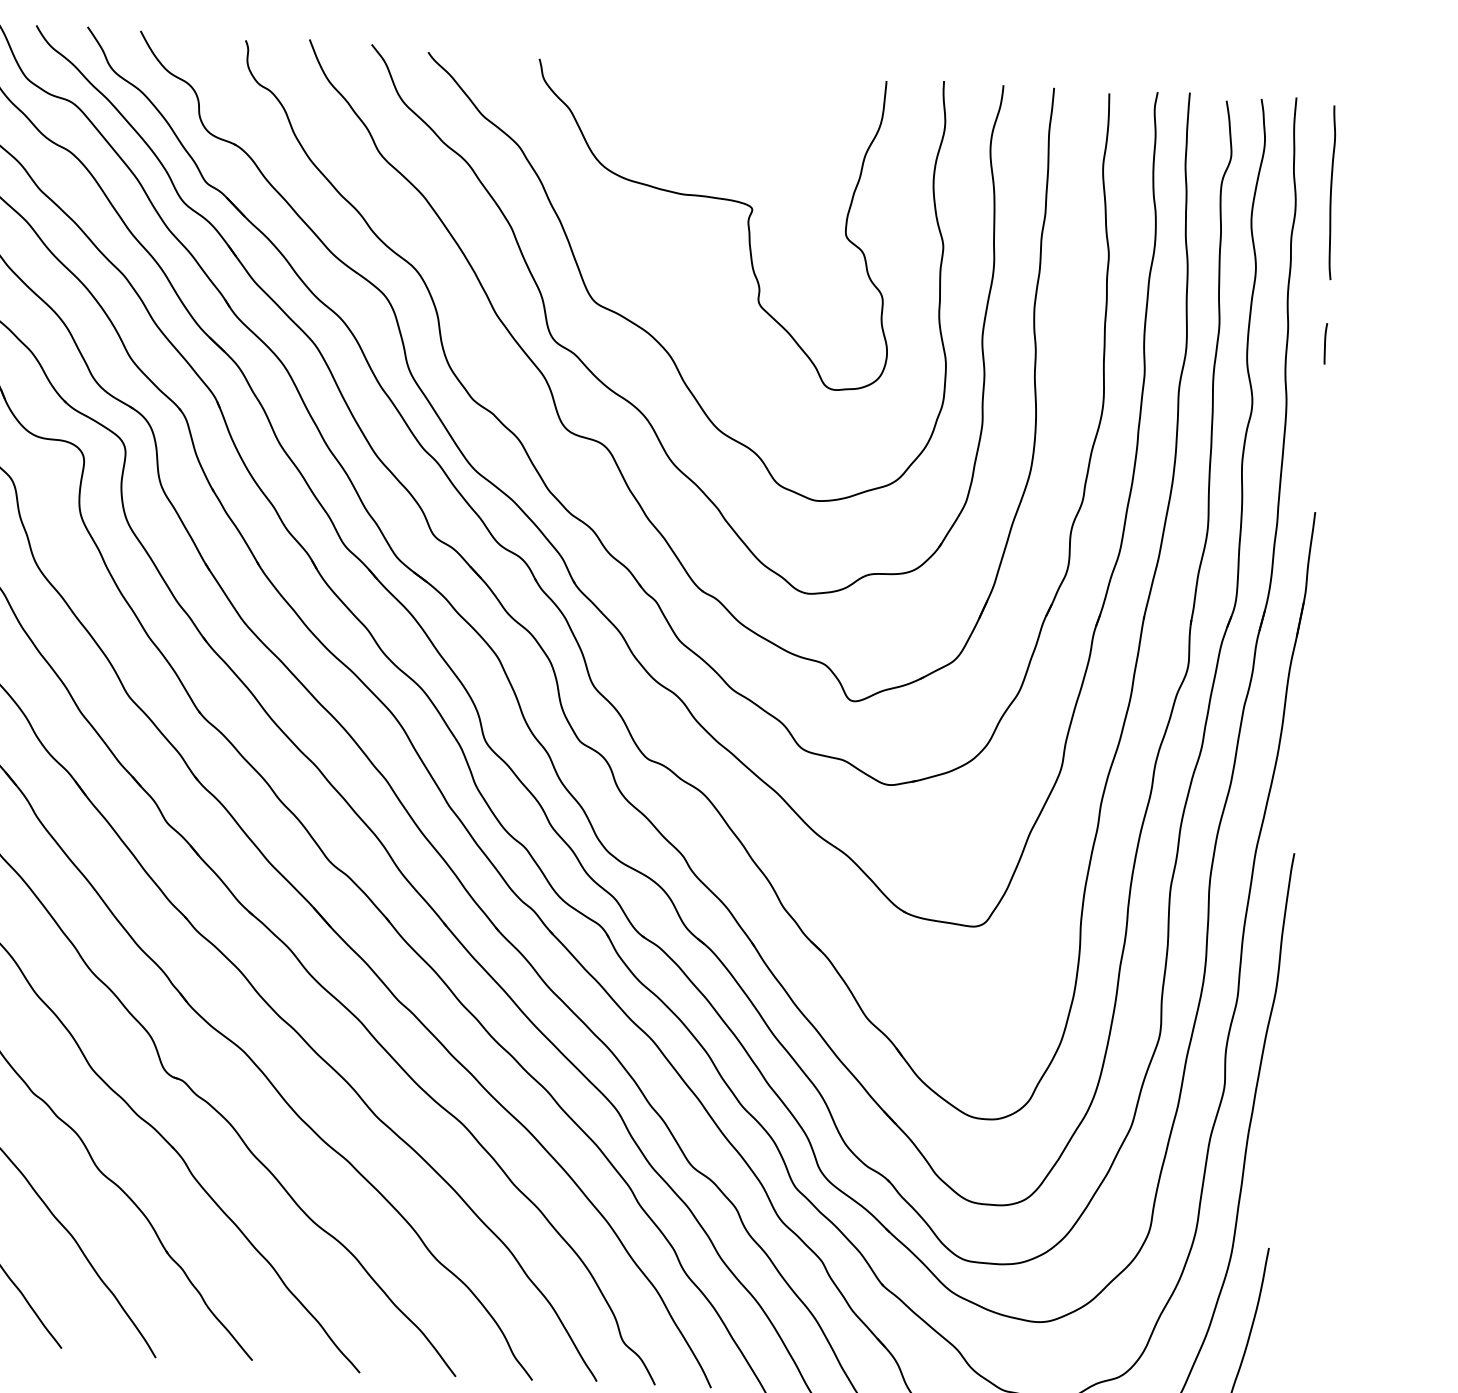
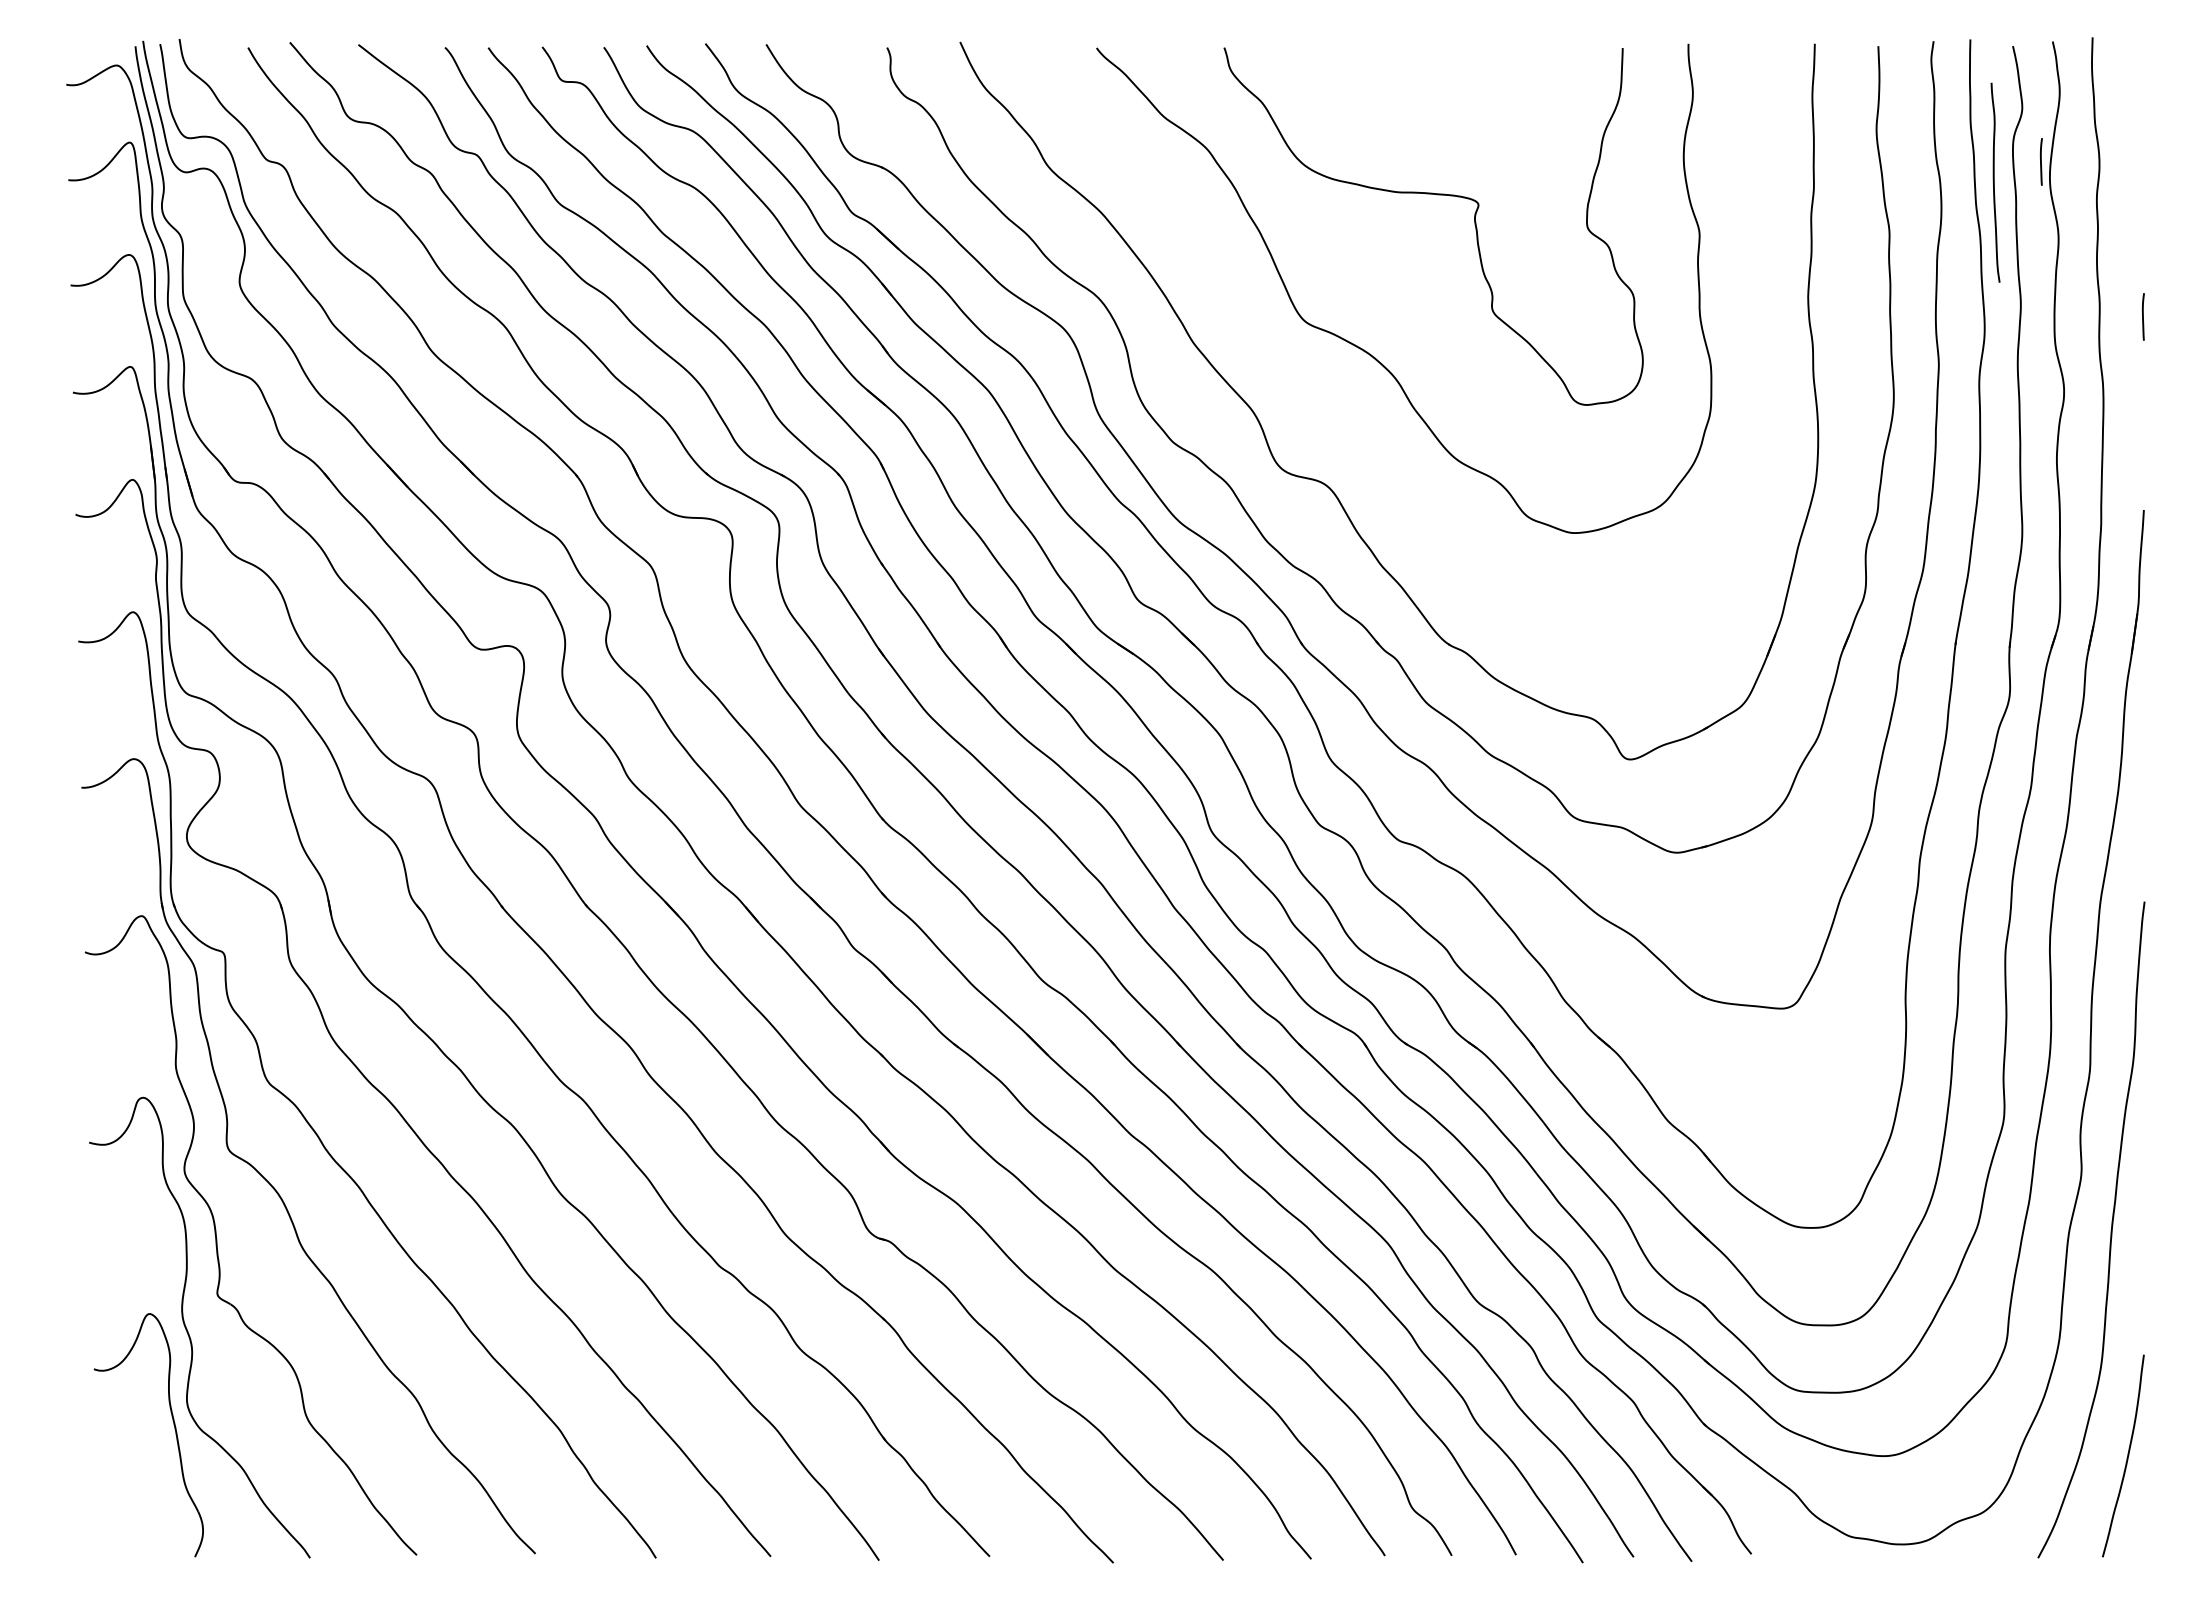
curve: (1331, 192) -> (1994, 182), moved
line: (1244, 202) -> (2040, 161), added
part: (626, 399) -> (1348, 430), removed

